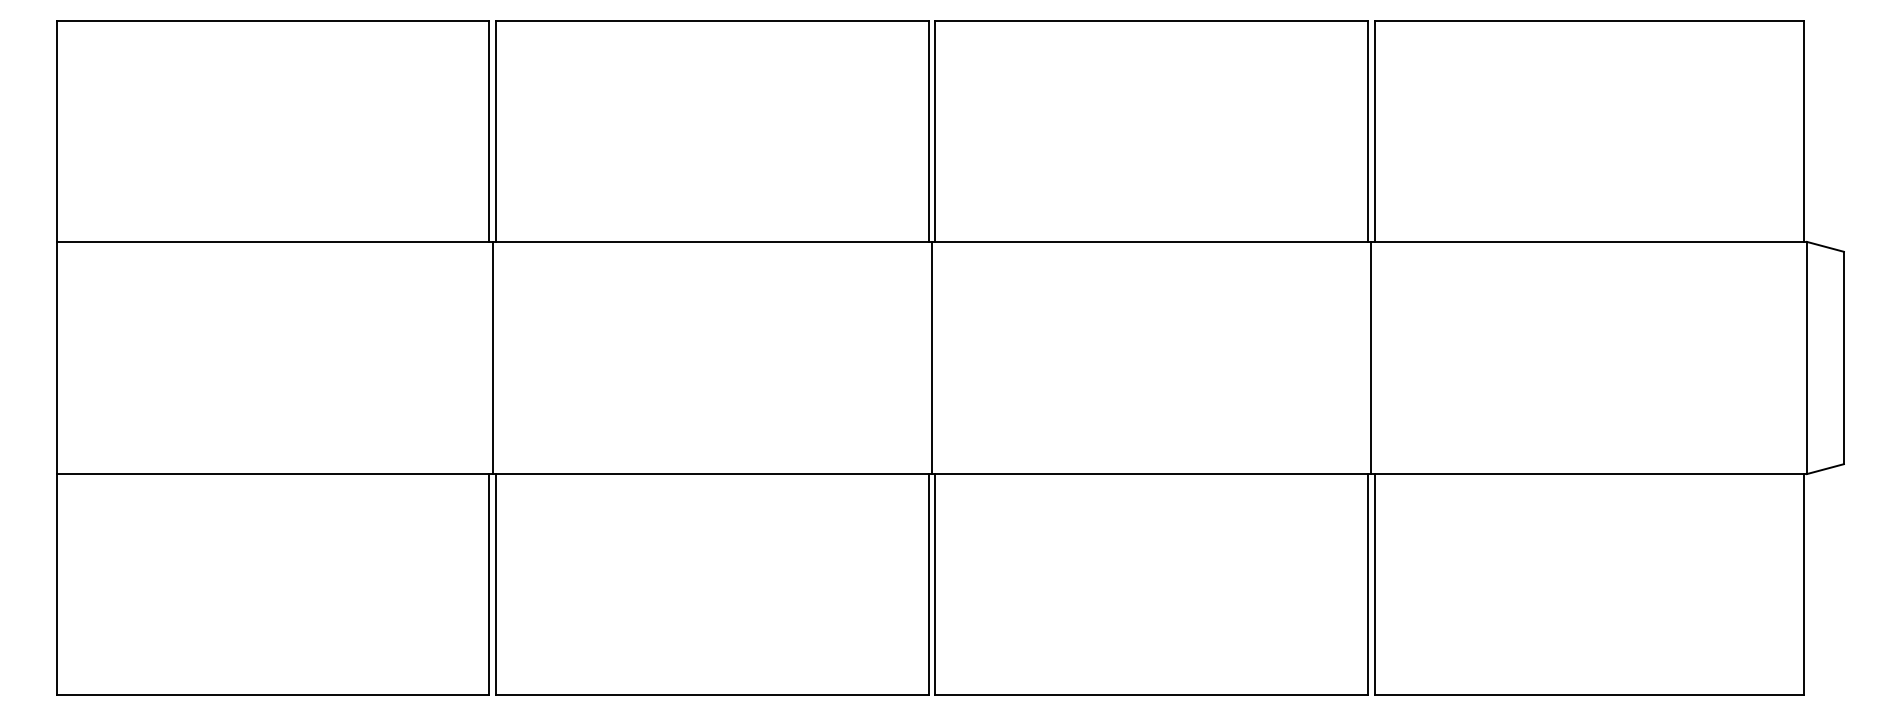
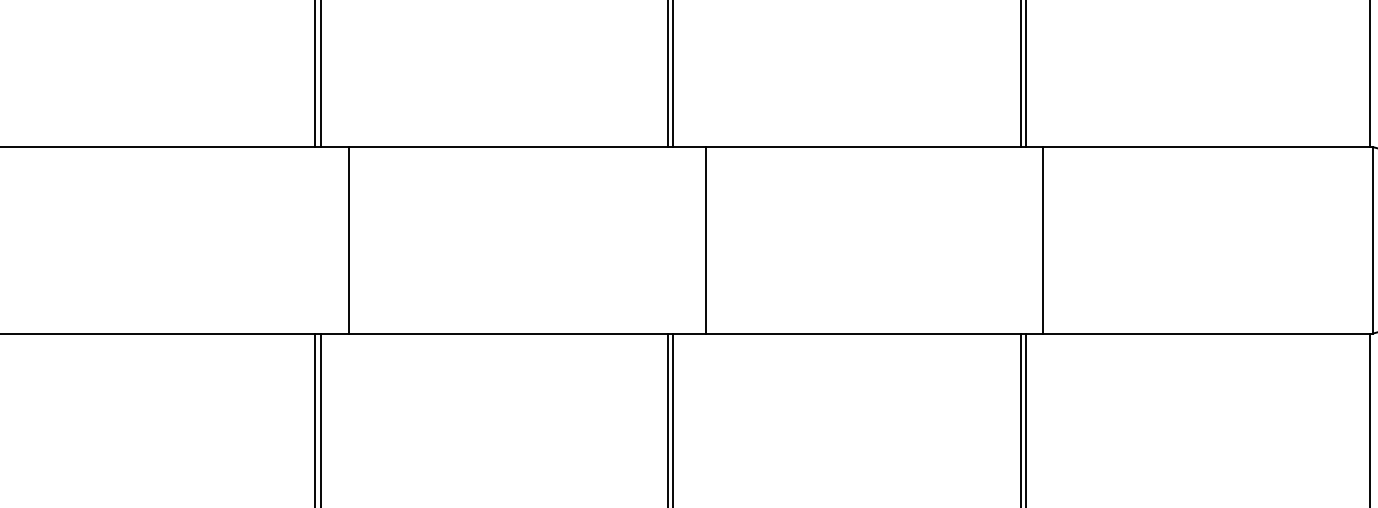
line: (492, 357) -> (348, 239), moved
line: (931, 357) -> (705, 239), moved
line: (1371, 357) -> (1042, 239), moved

